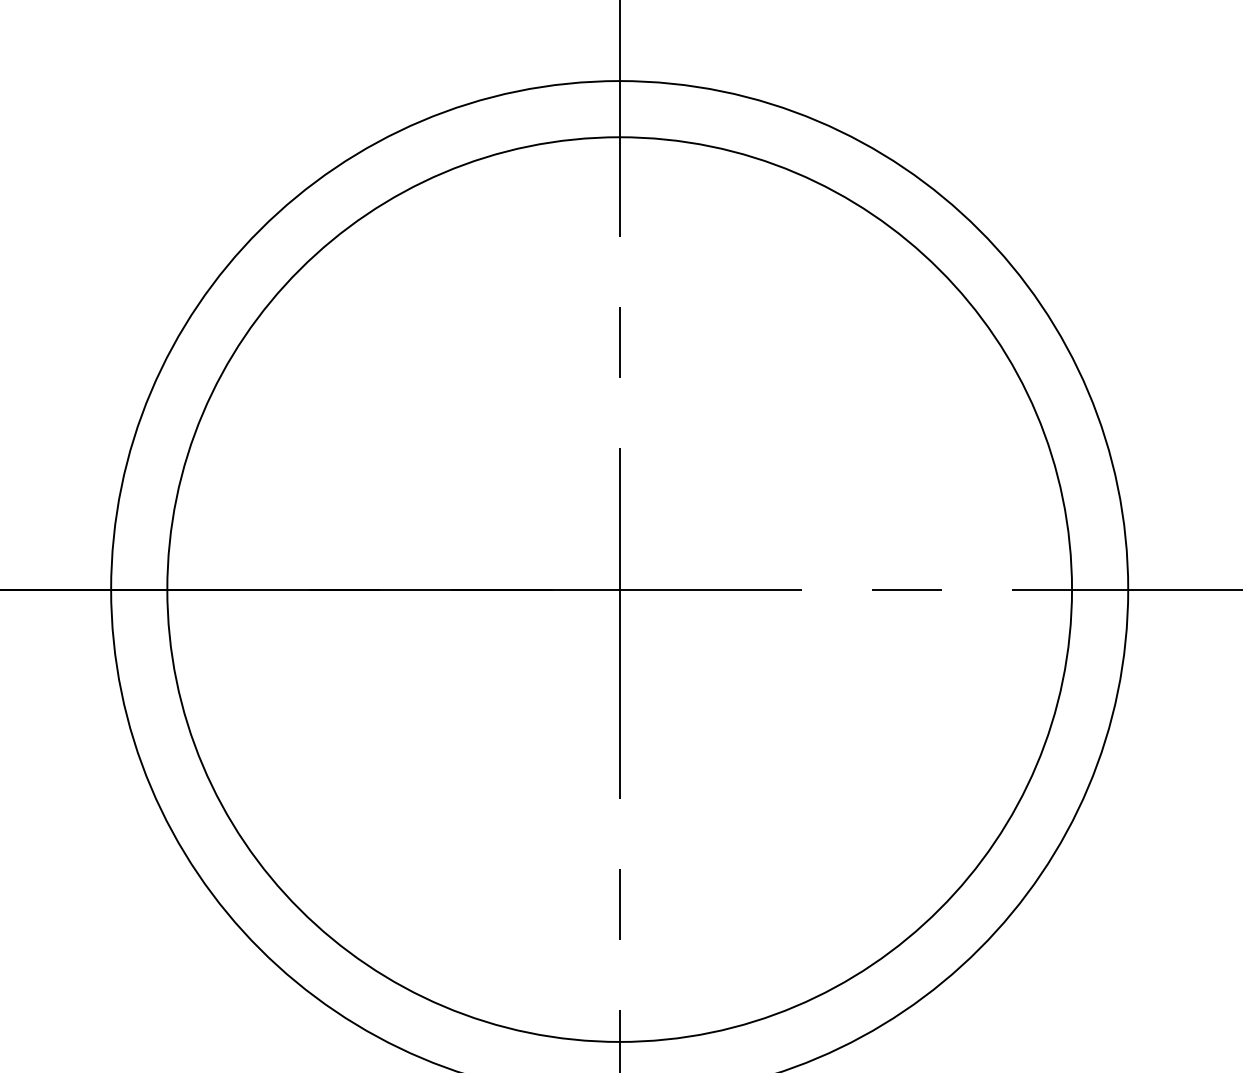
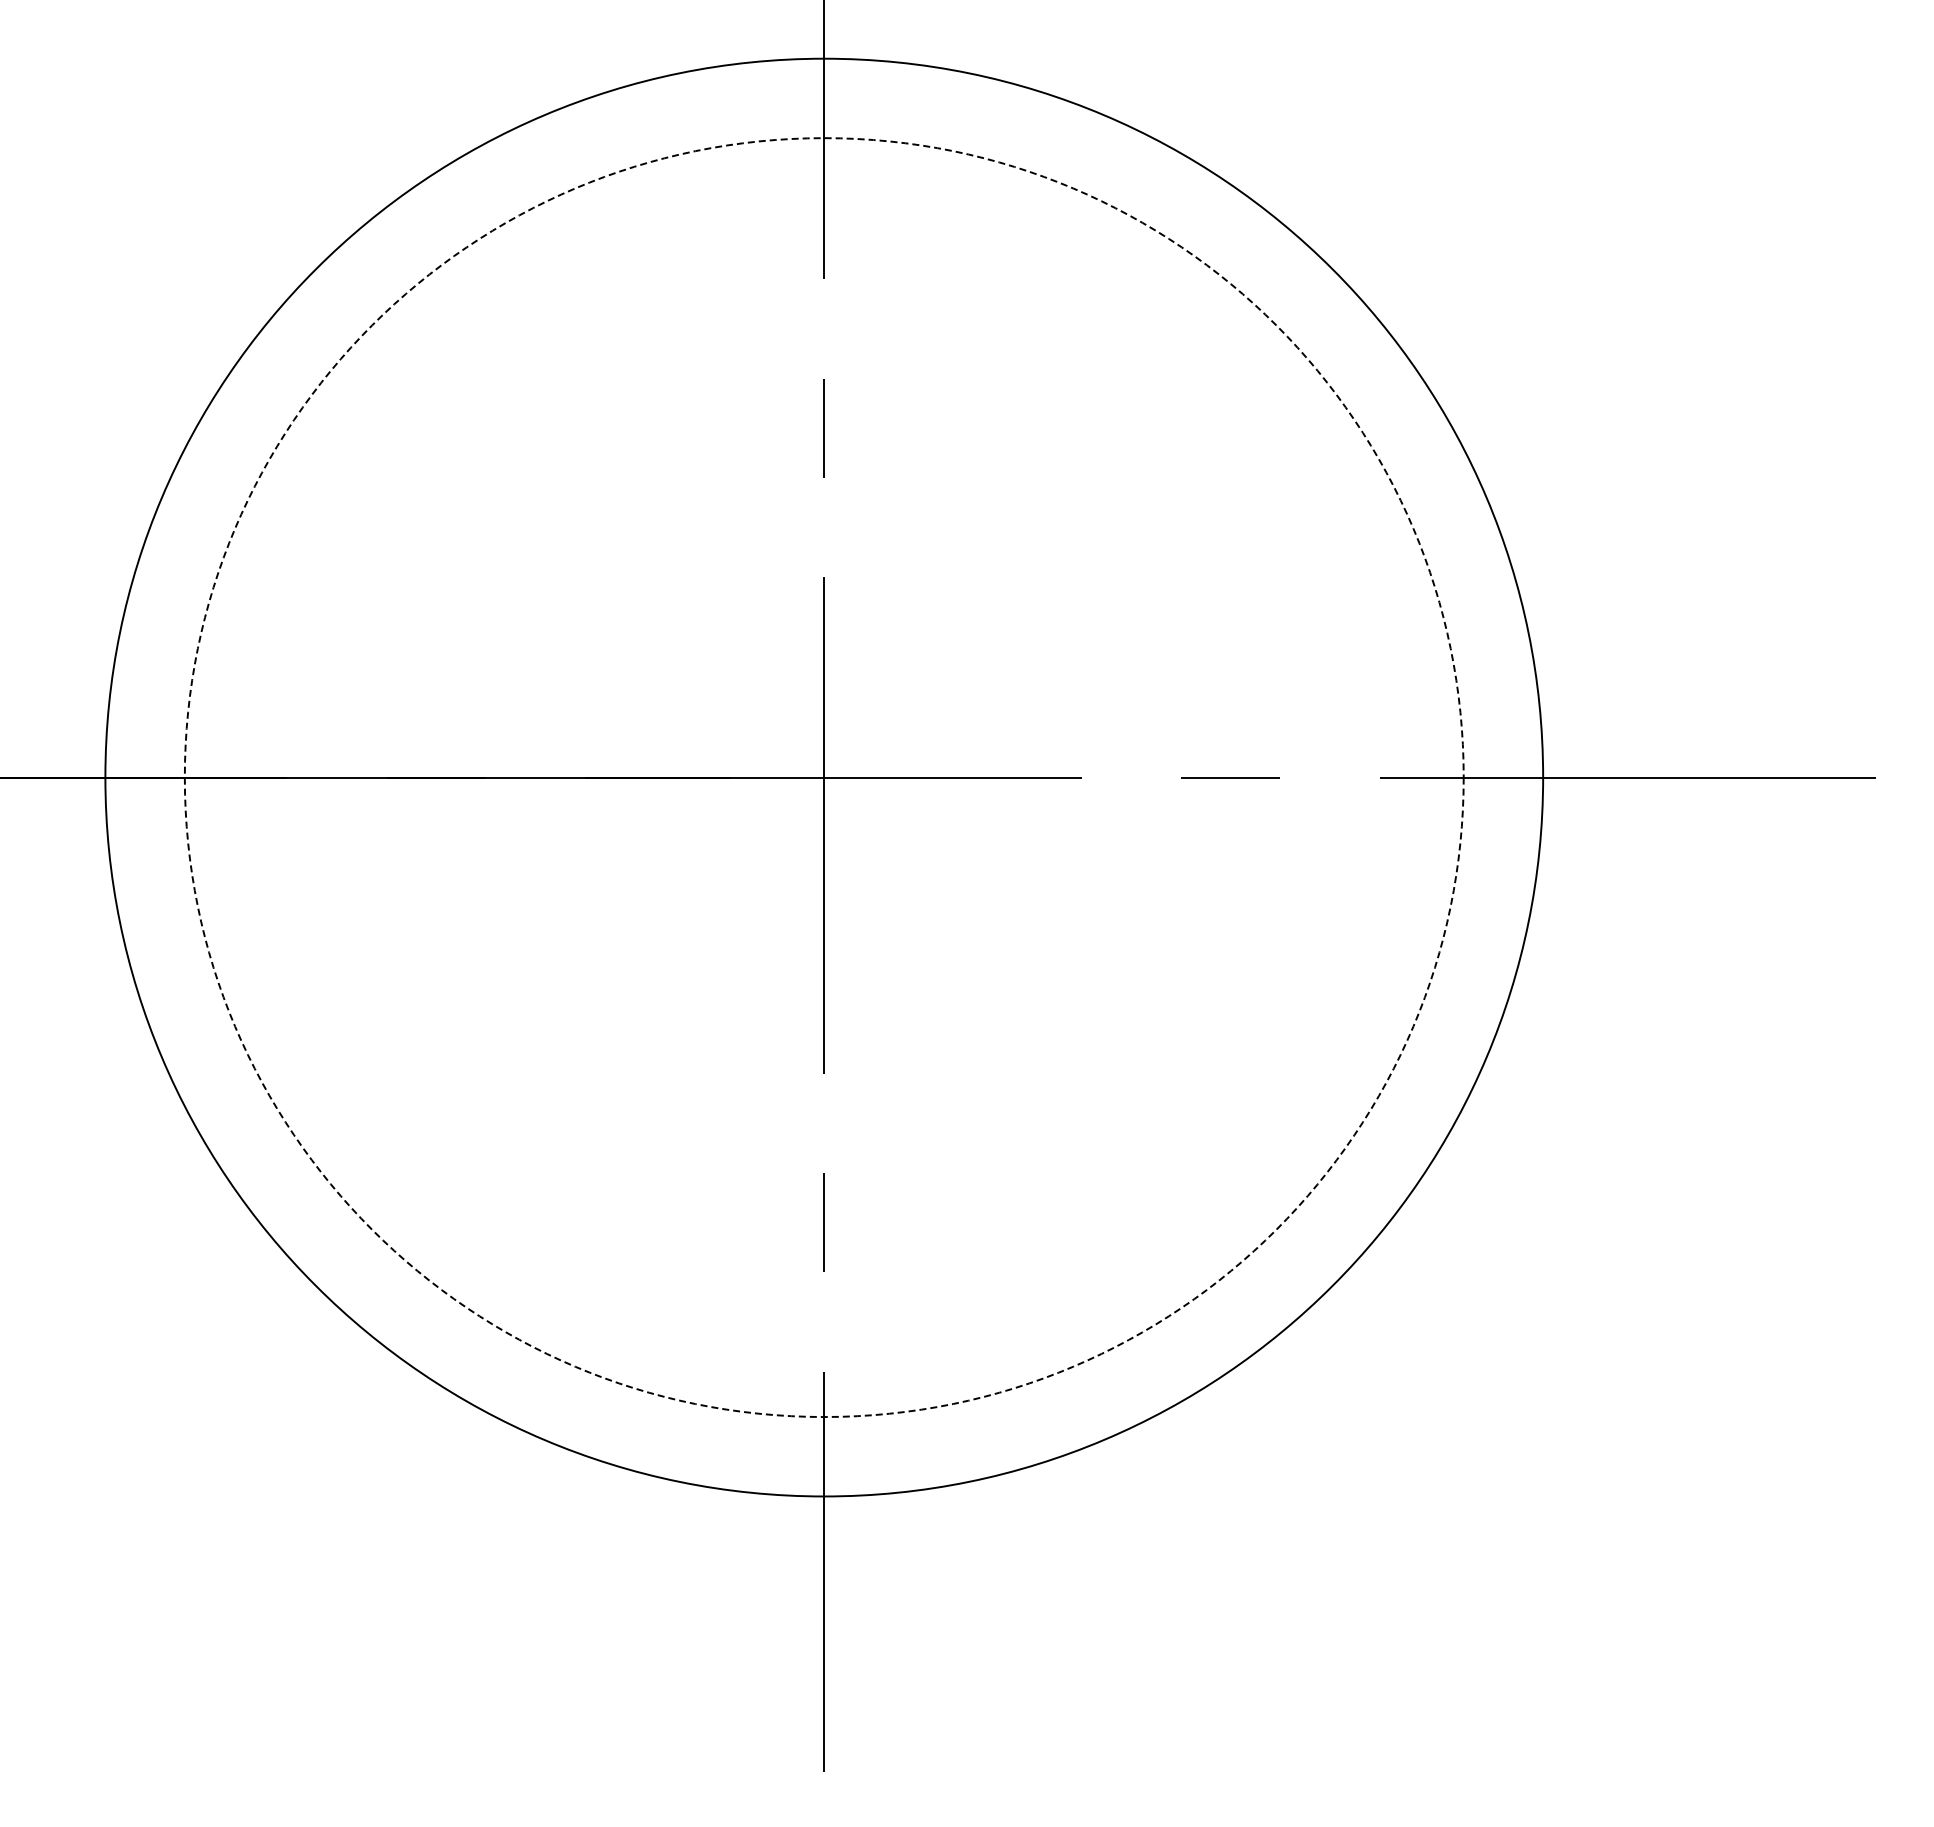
circle: (619, 589) -> (823, 777), solid -> dashed

